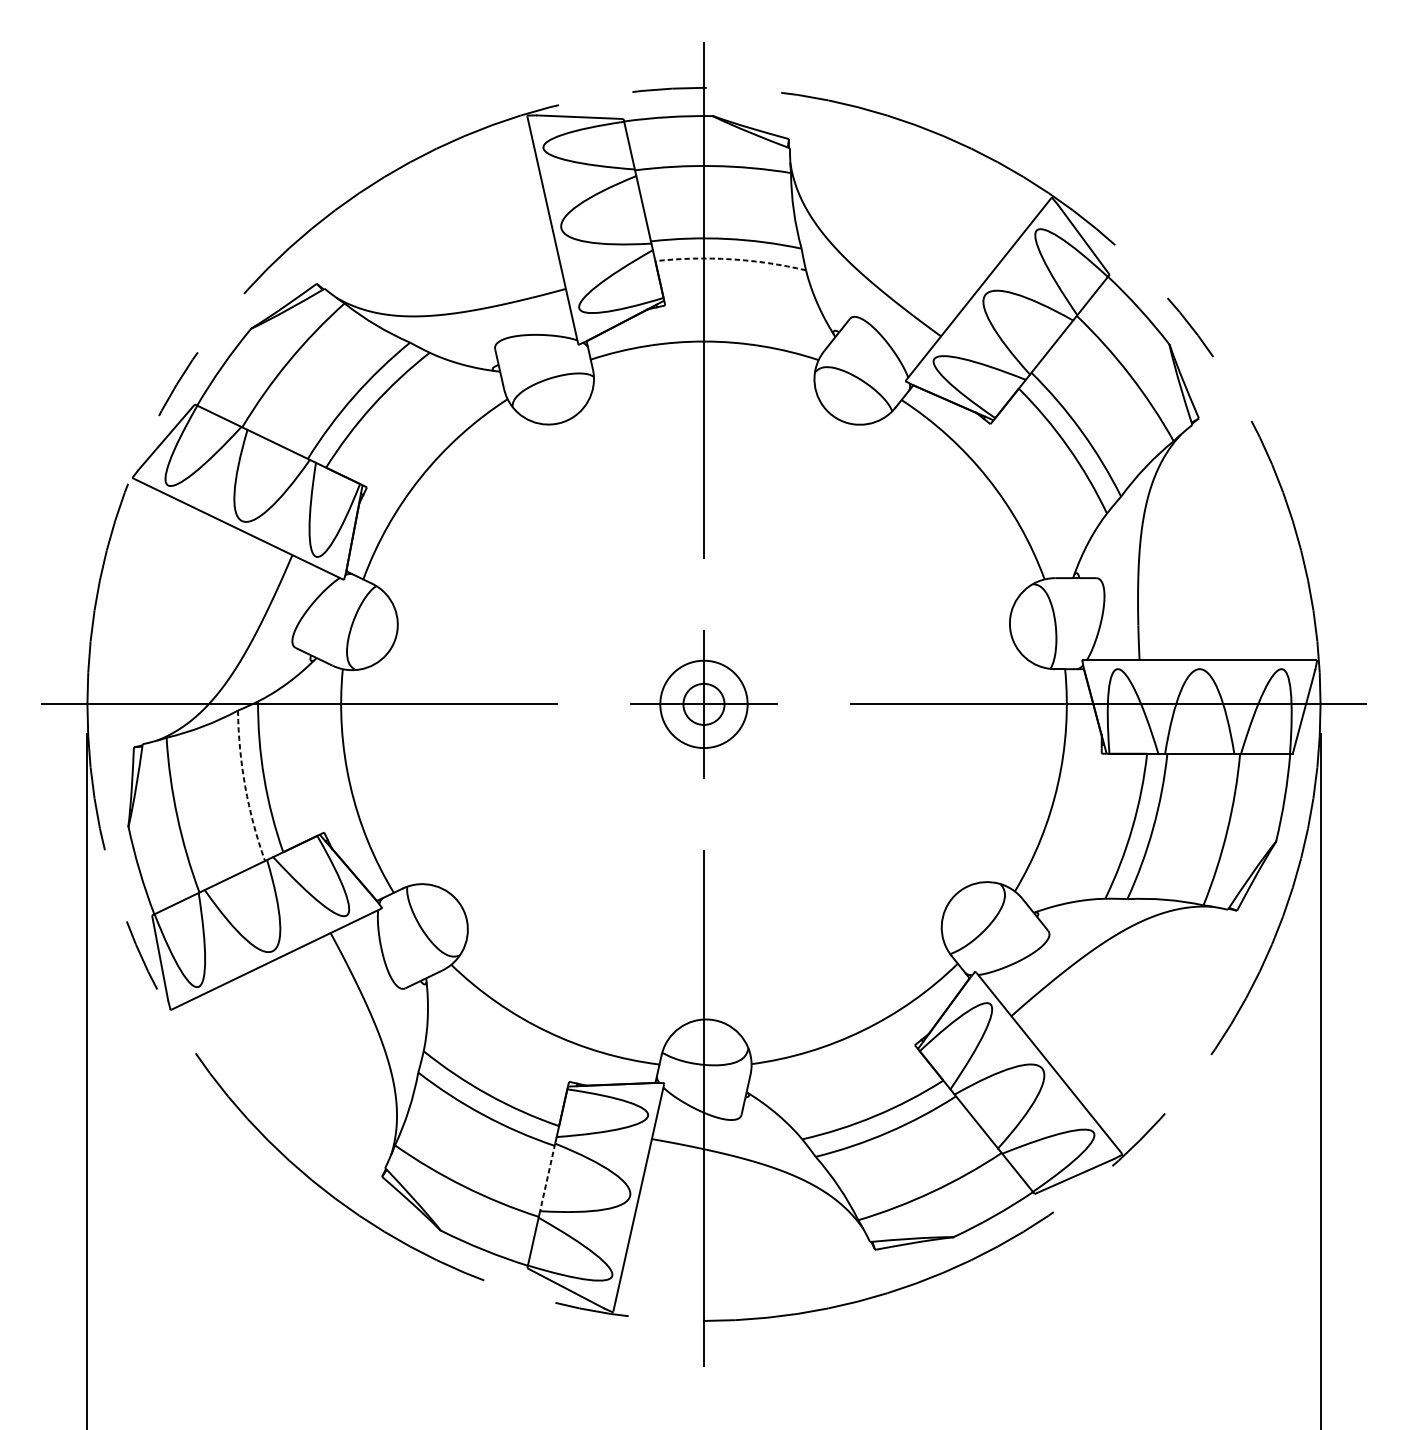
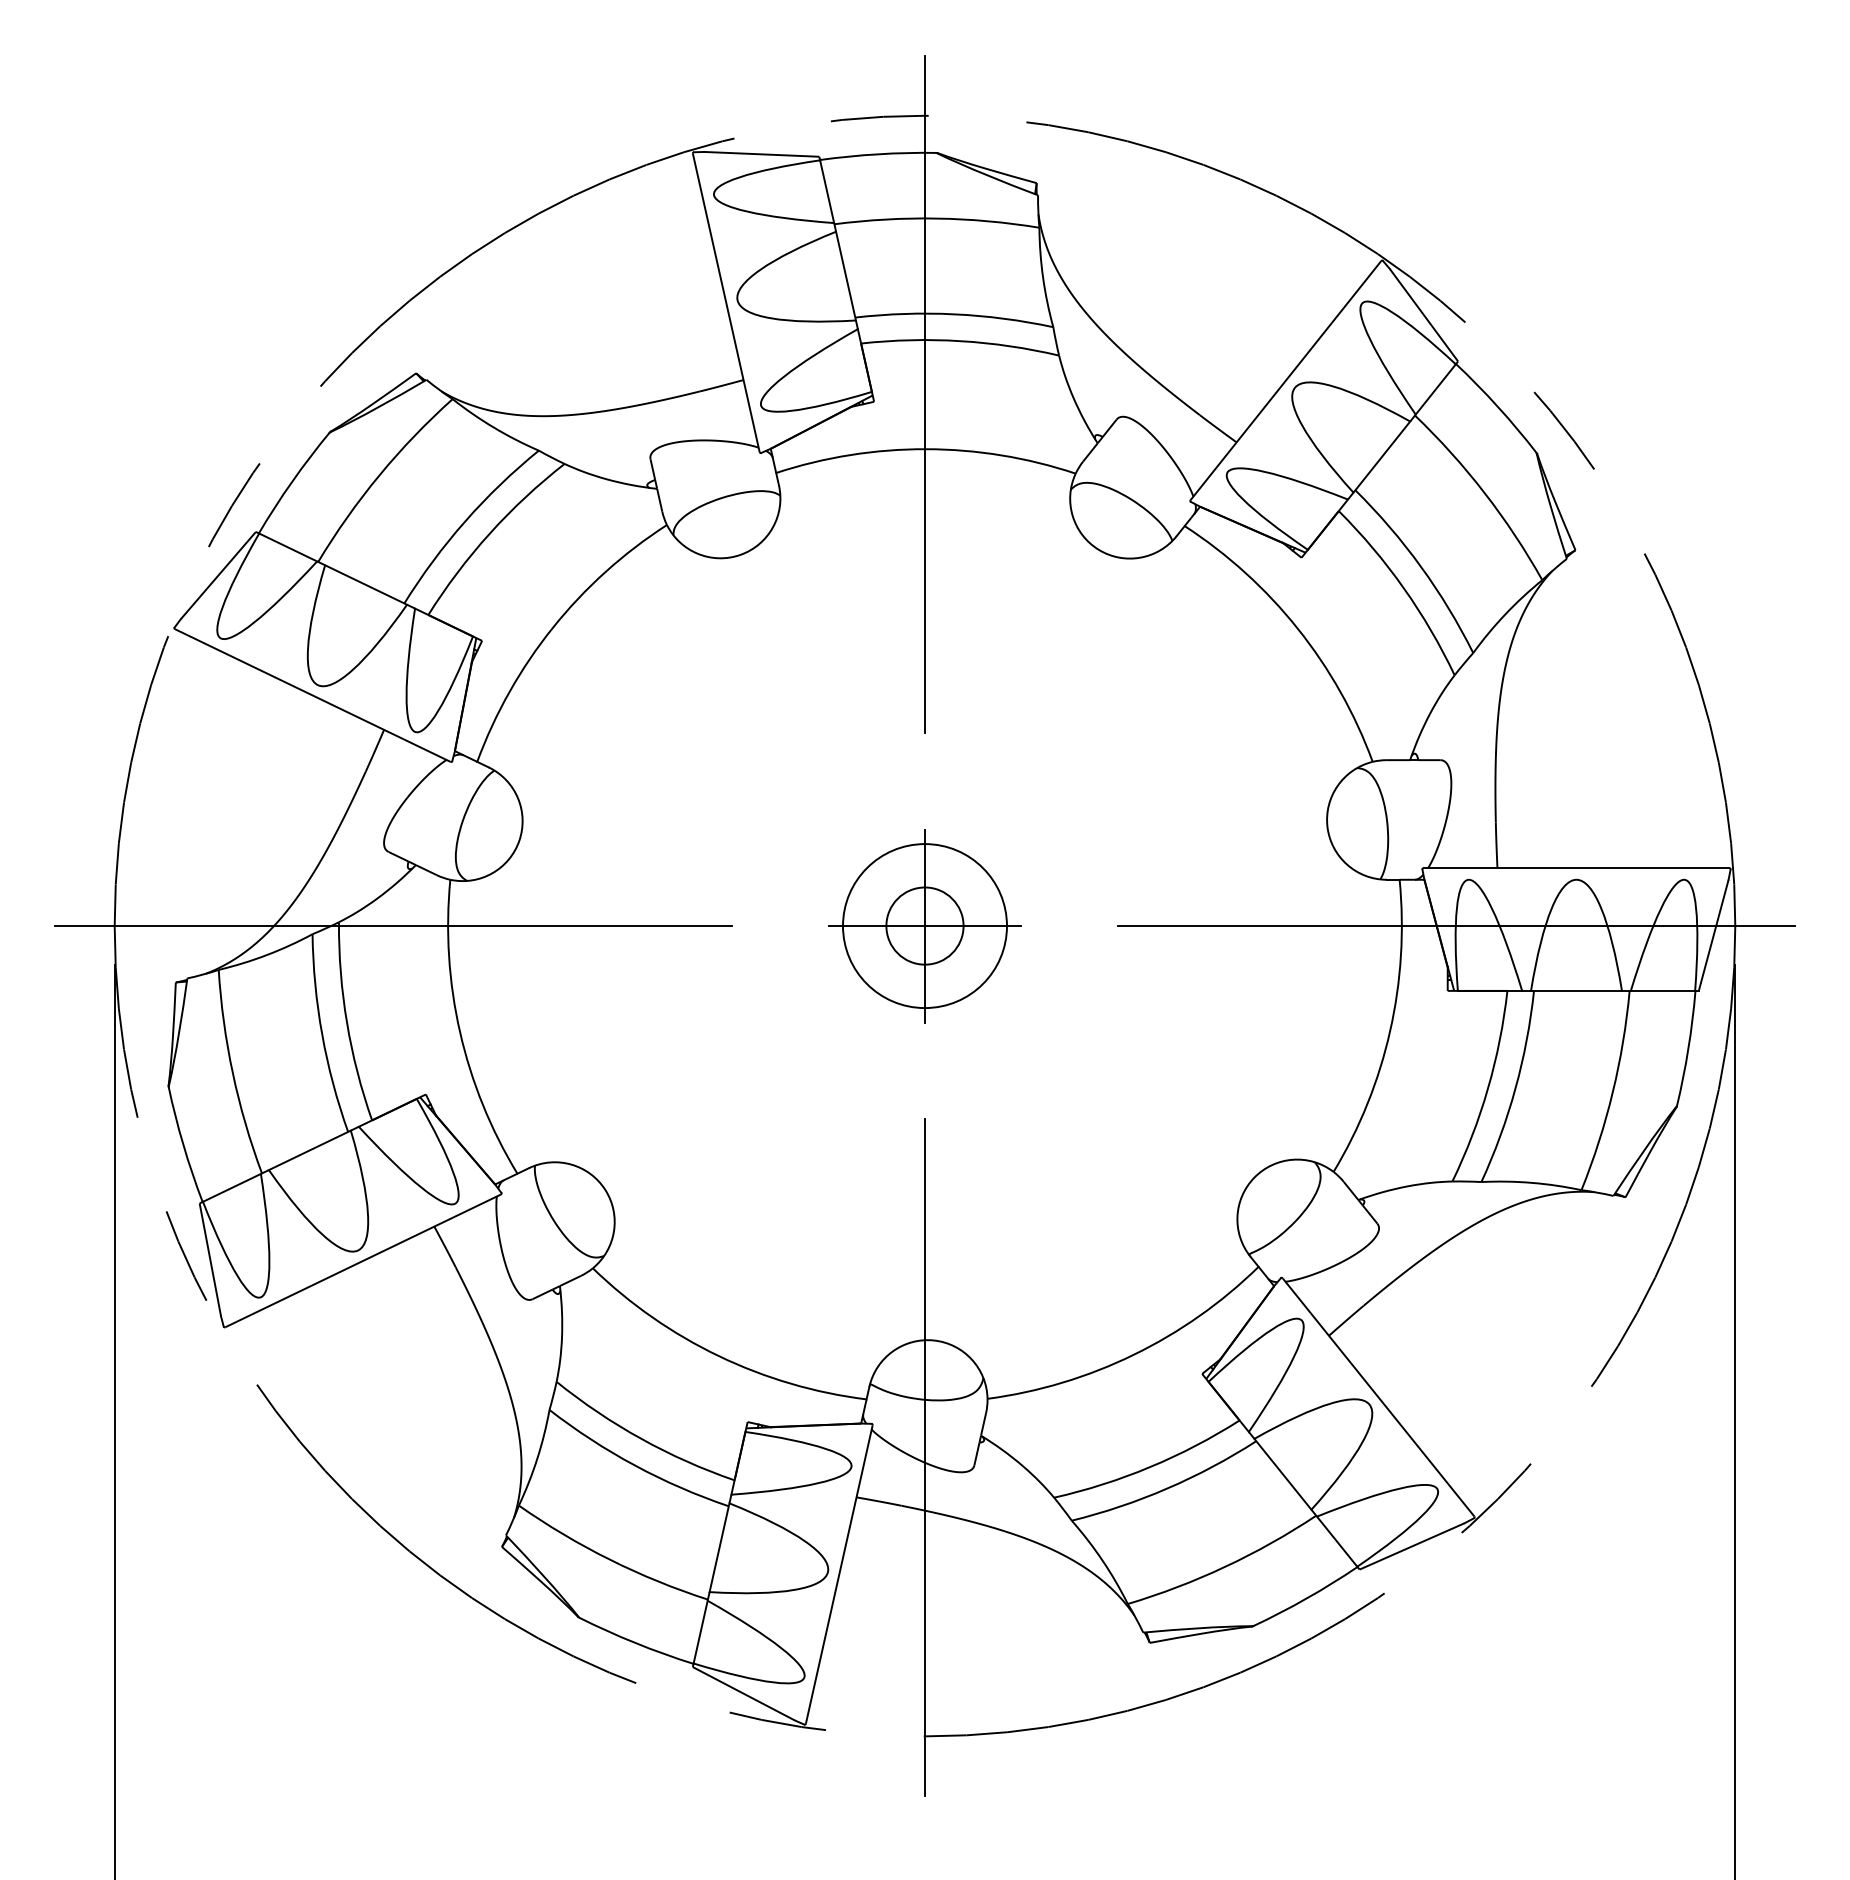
arc: (731, 259) -> (960, 341), dashed -> solid
circle: (703, 703) -> (924, 925), size x1.43
circle: (703, 704) -> (924, 926), size x1.43
arc: (245, 786) -> (322, 1034), dashed -> solid
line: (547, 1178) -> (719, 1548), dashed -> solid

